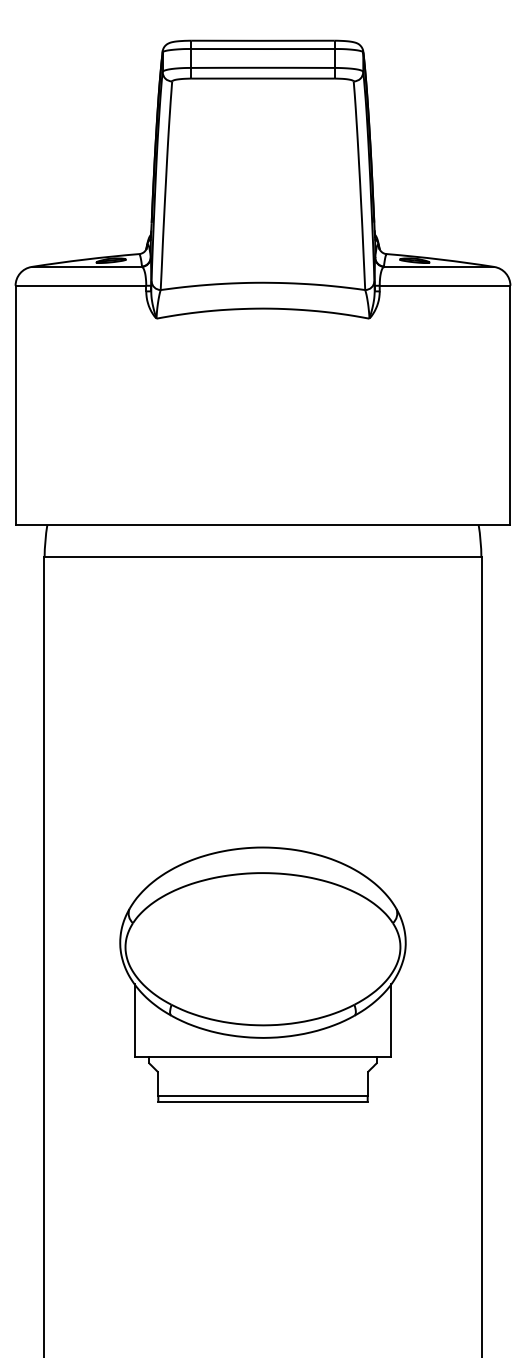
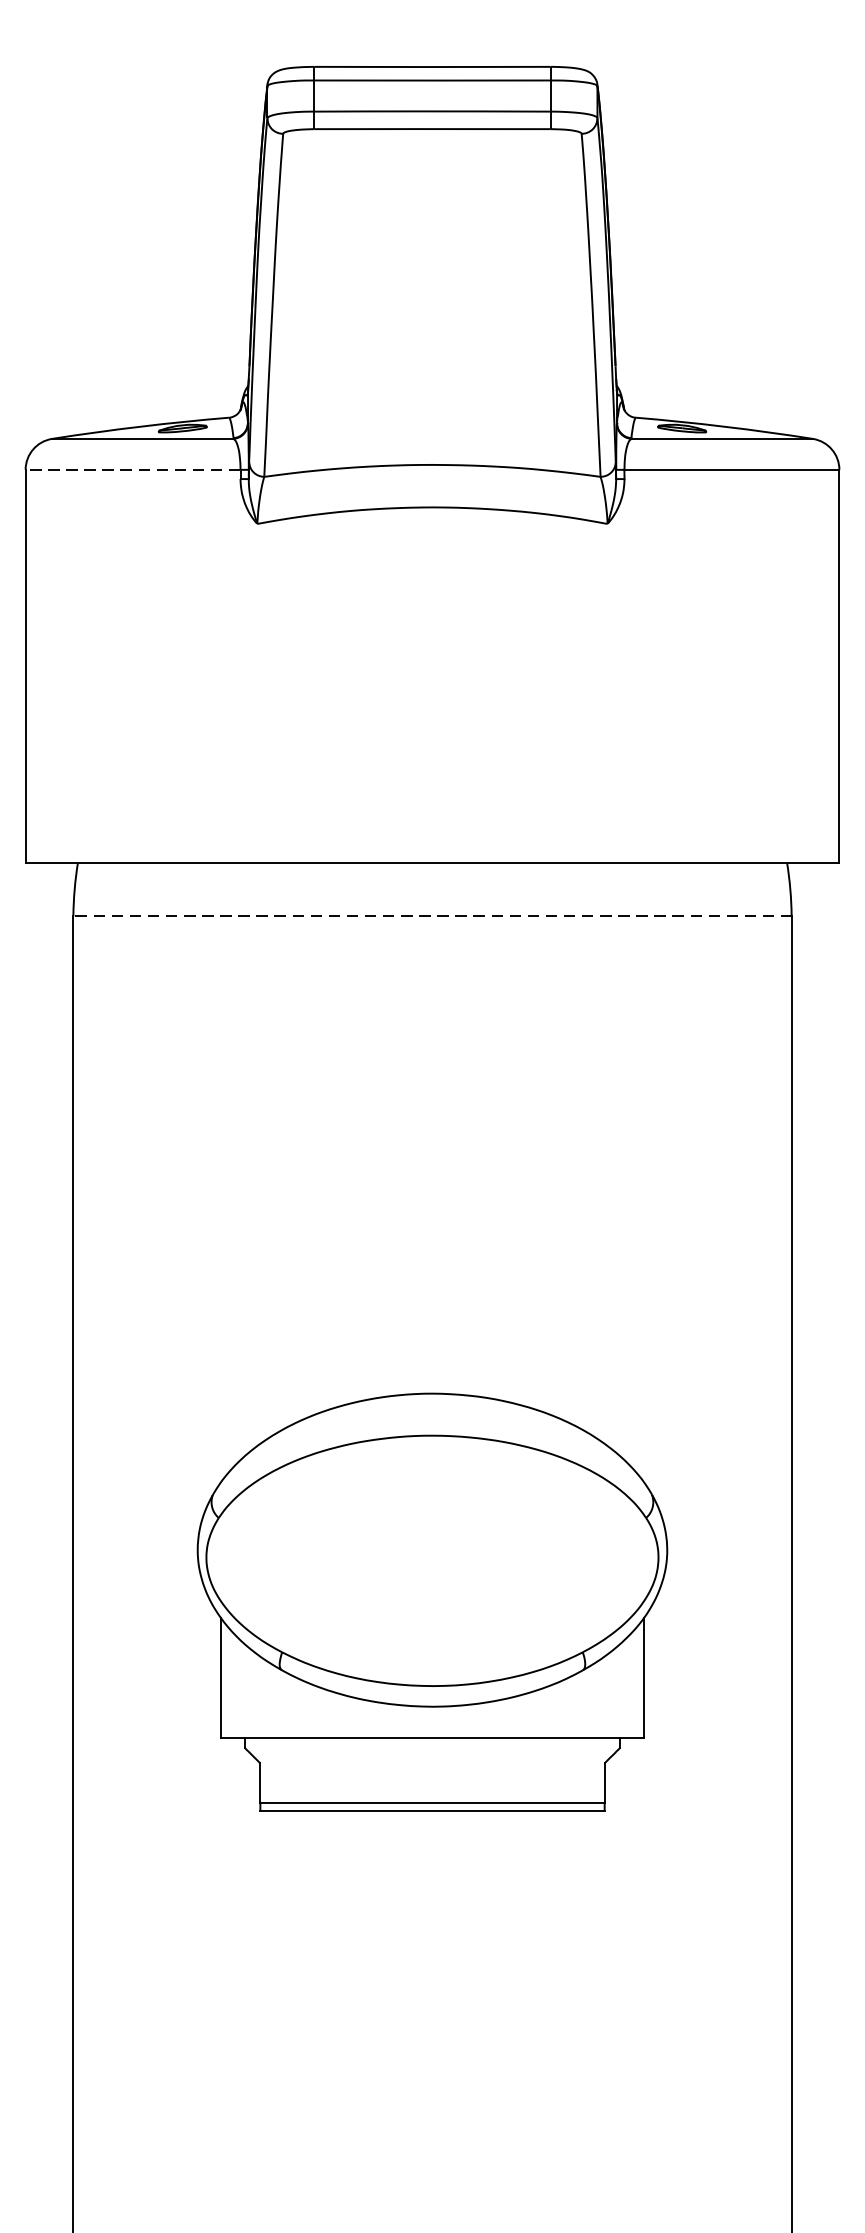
line: (80, 285) -> (132, 469), solid -> dashed
line: (263, 557) -> (433, 916), solid -> dashed

